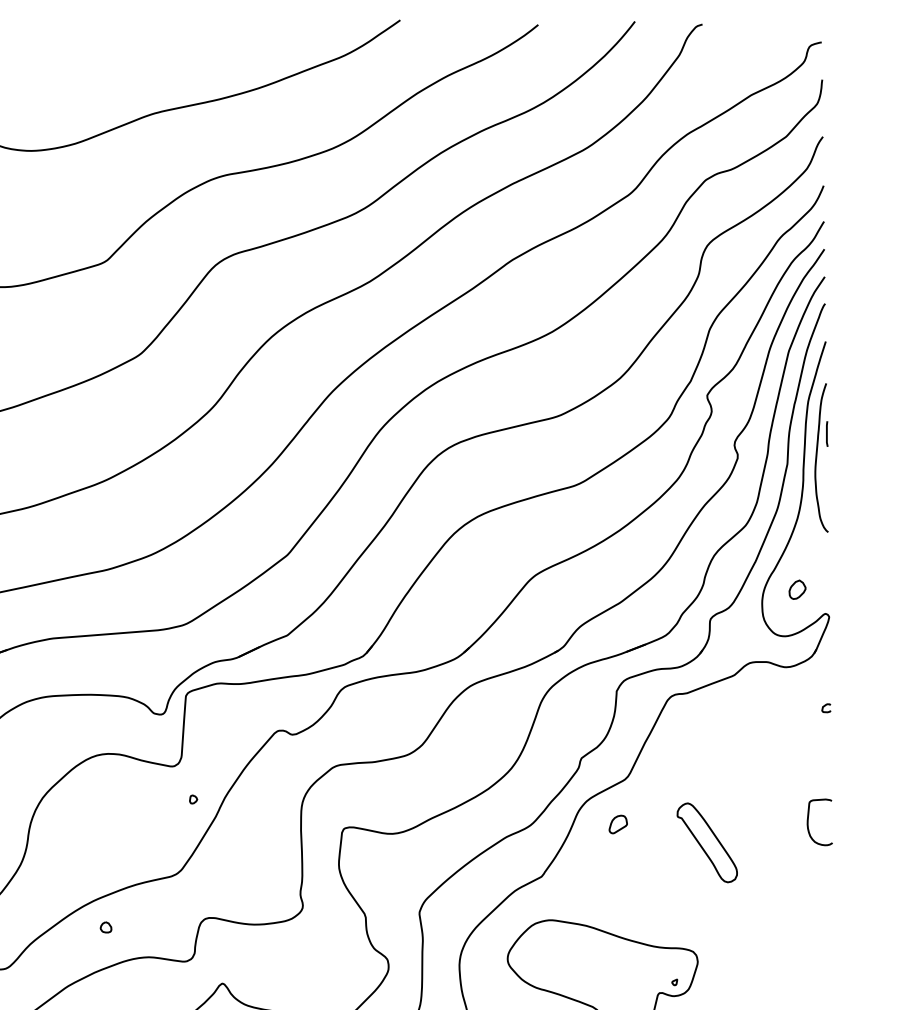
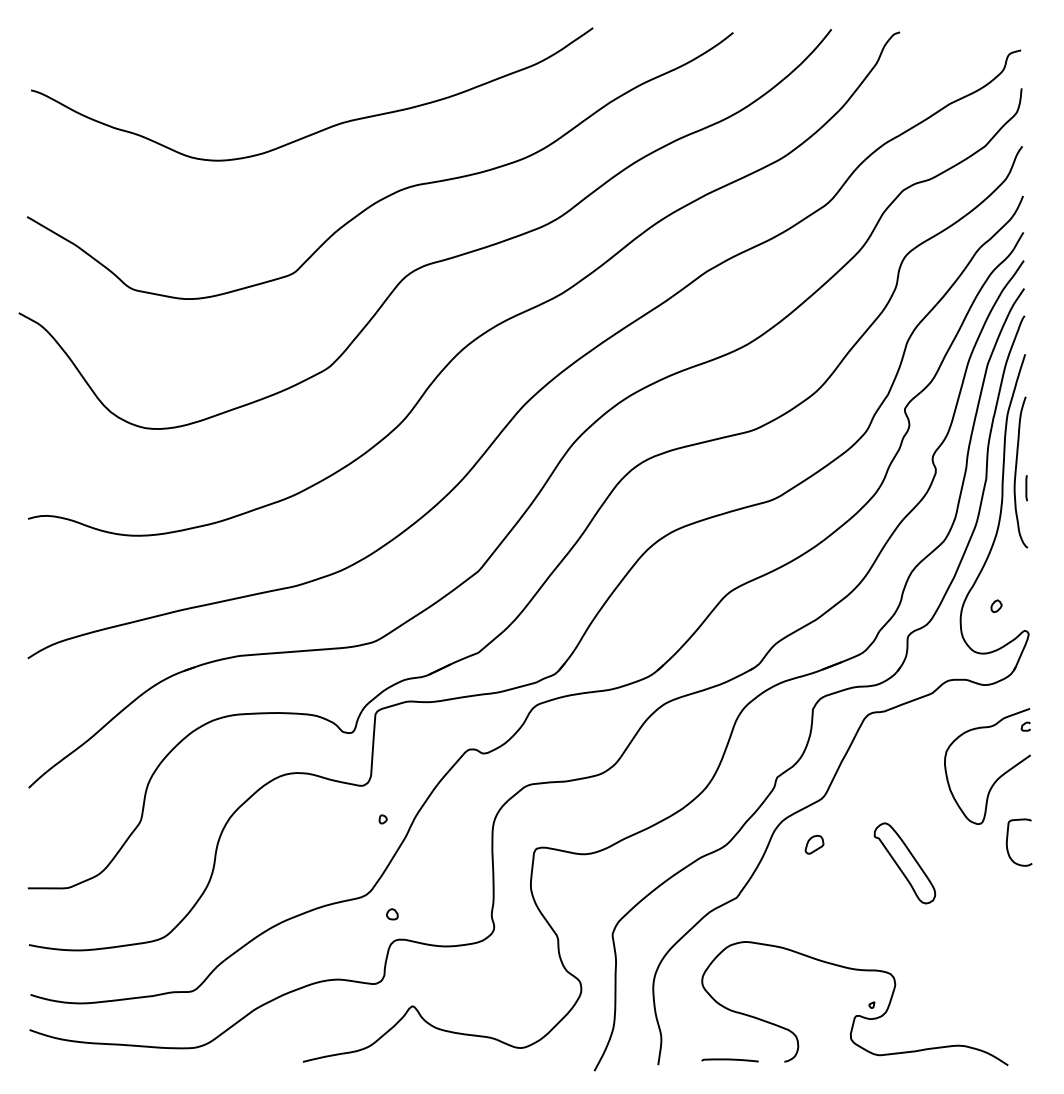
line: (827, 434) -> (1026, 488), moved
part: (797, 588) -> (996, 605), size x0.62
curve: (799, 758) -> (998, 777), added
part: (106, 927) -> (392, 914), moved

